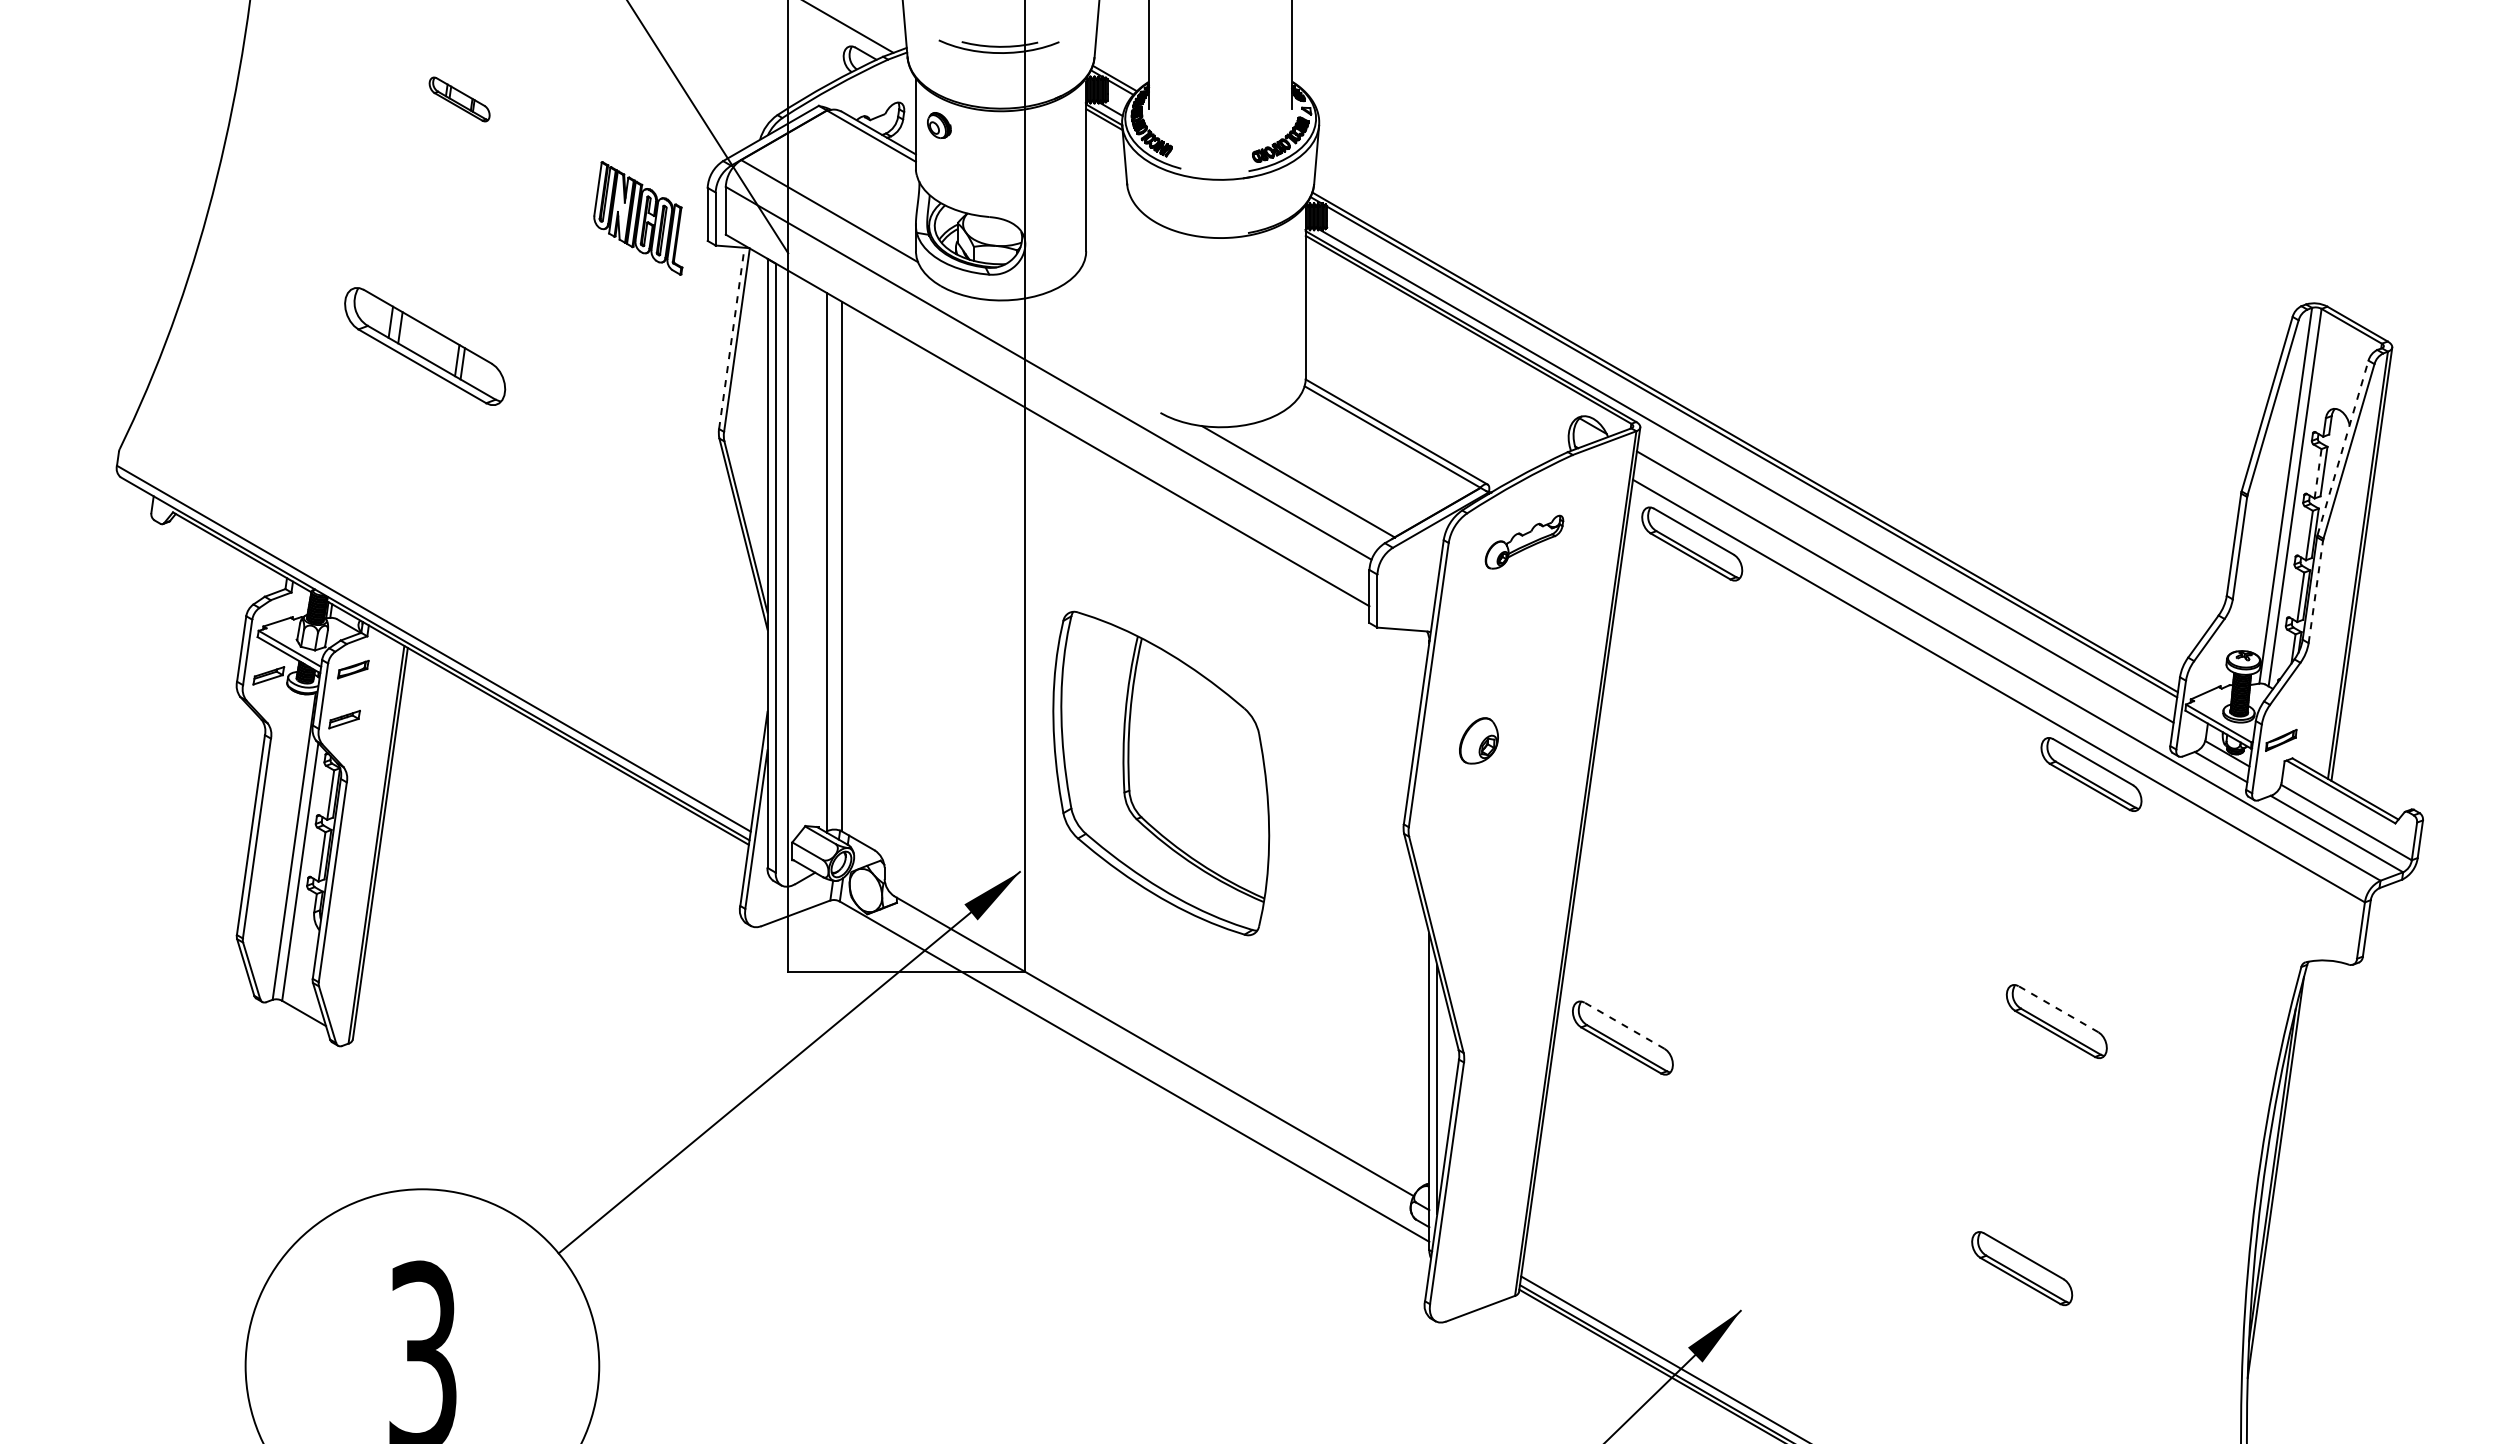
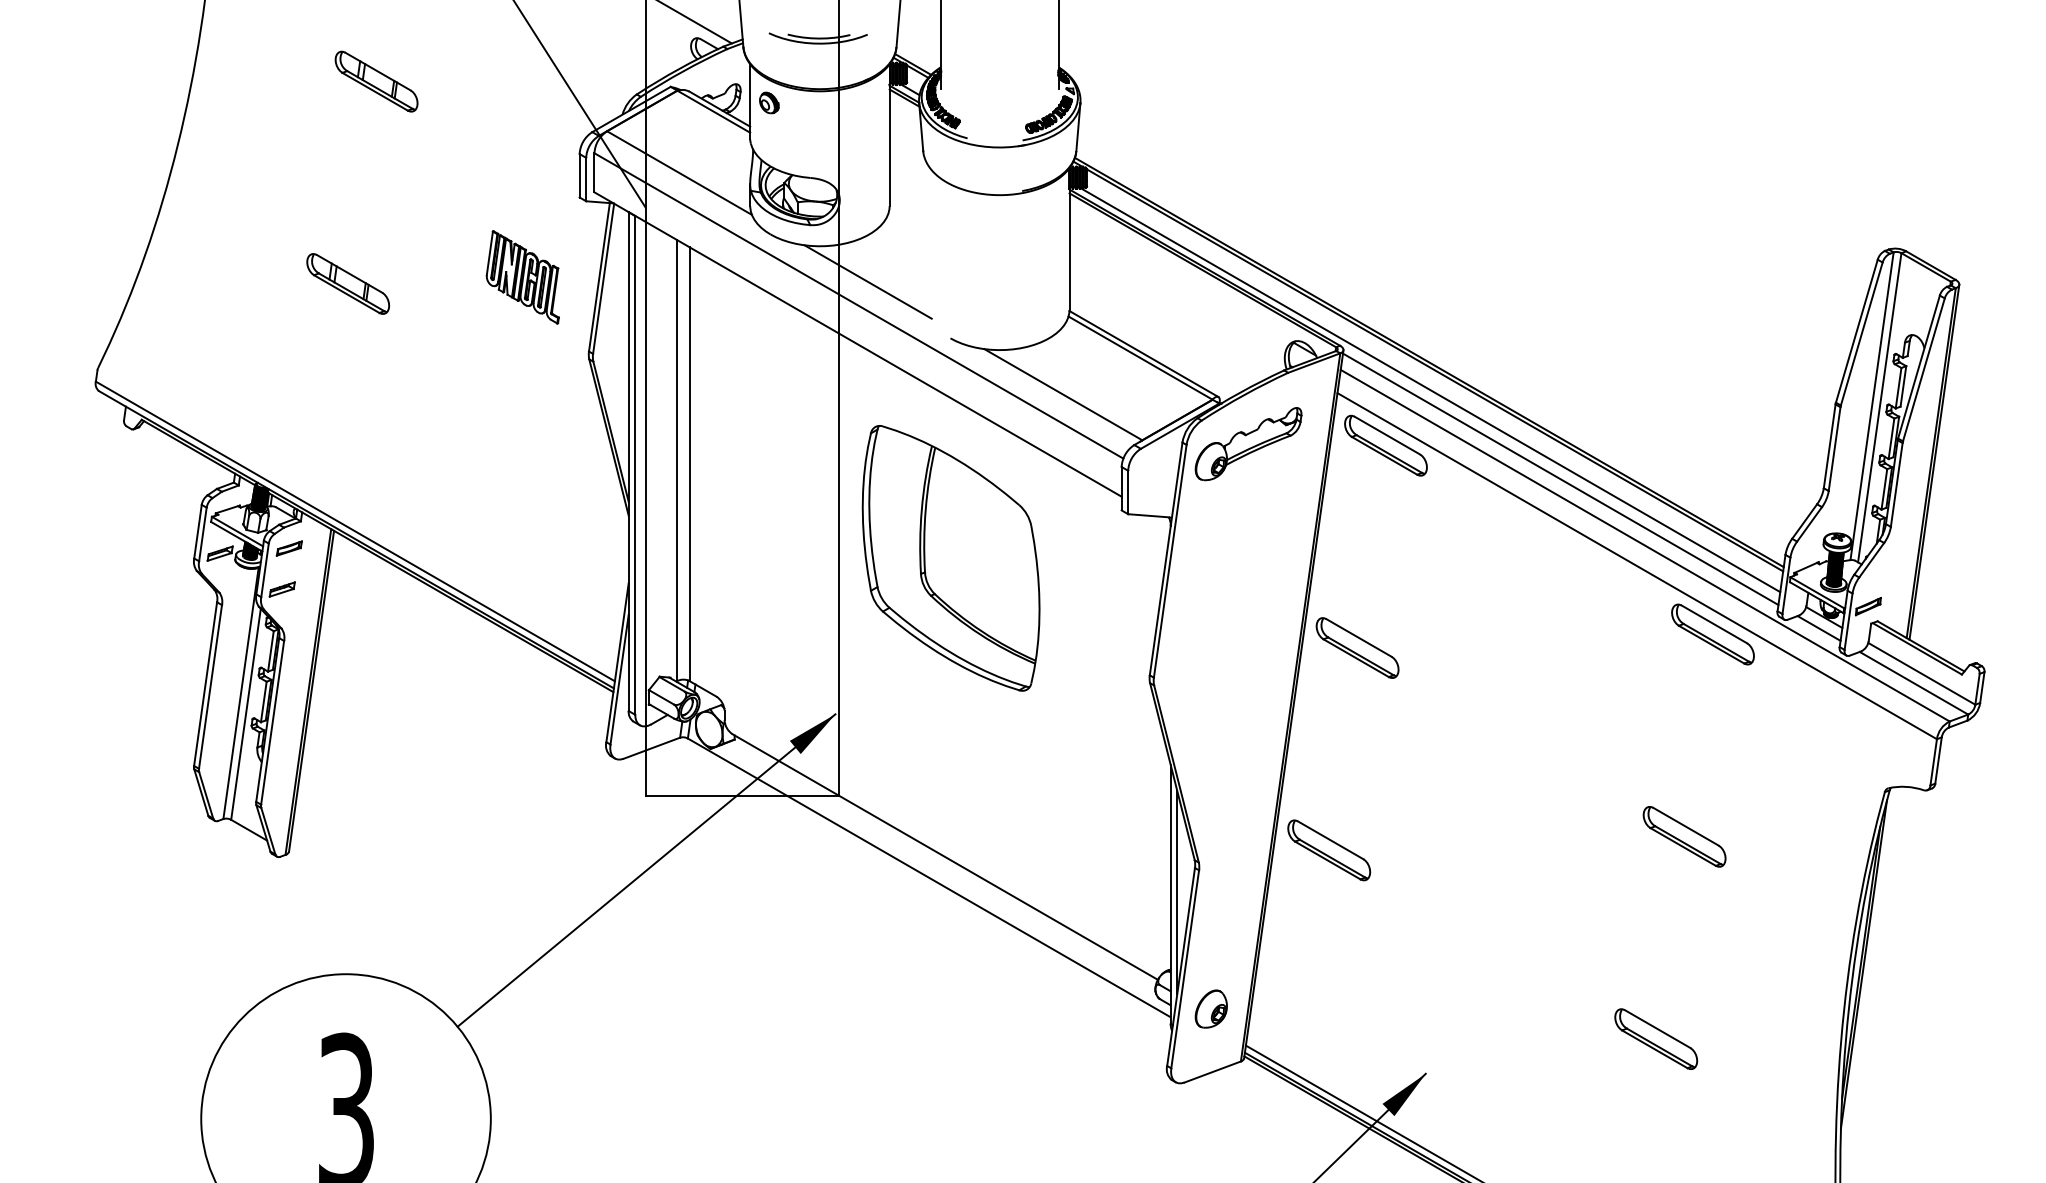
part: (459, 99) -> (376, 81), size x1.67
part: (638, 218) -> (523, 277), moved
line: (731, 338) -> (599, 277), dashed -> solid
line: (1059, 343) -> (867, 281), added
part: (424, 346) -> (347, 283), size x0.62
line: (2343, 447) -> (1919, 366), dashed -> solid
line: (2318, 473) -> (1898, 387), dashed -> solid
part: (1524, 542) -> (1248, 444), size x1.67
line: (1905, 584) -> (1560, 478), added
line: (2315, 592) -> (1896, 485), dashed -> solid
part: (1478, 740) -> (1210, 1008), moved
part: (1161, 773) -> (951, 558), moved
part: (1657, 790) -> (1357, 647), added
line: (2058, 1008) -> (1685, 826), dashed -> solid
line: (1624, 1025) -> (1330, 840), dashed -> solid

